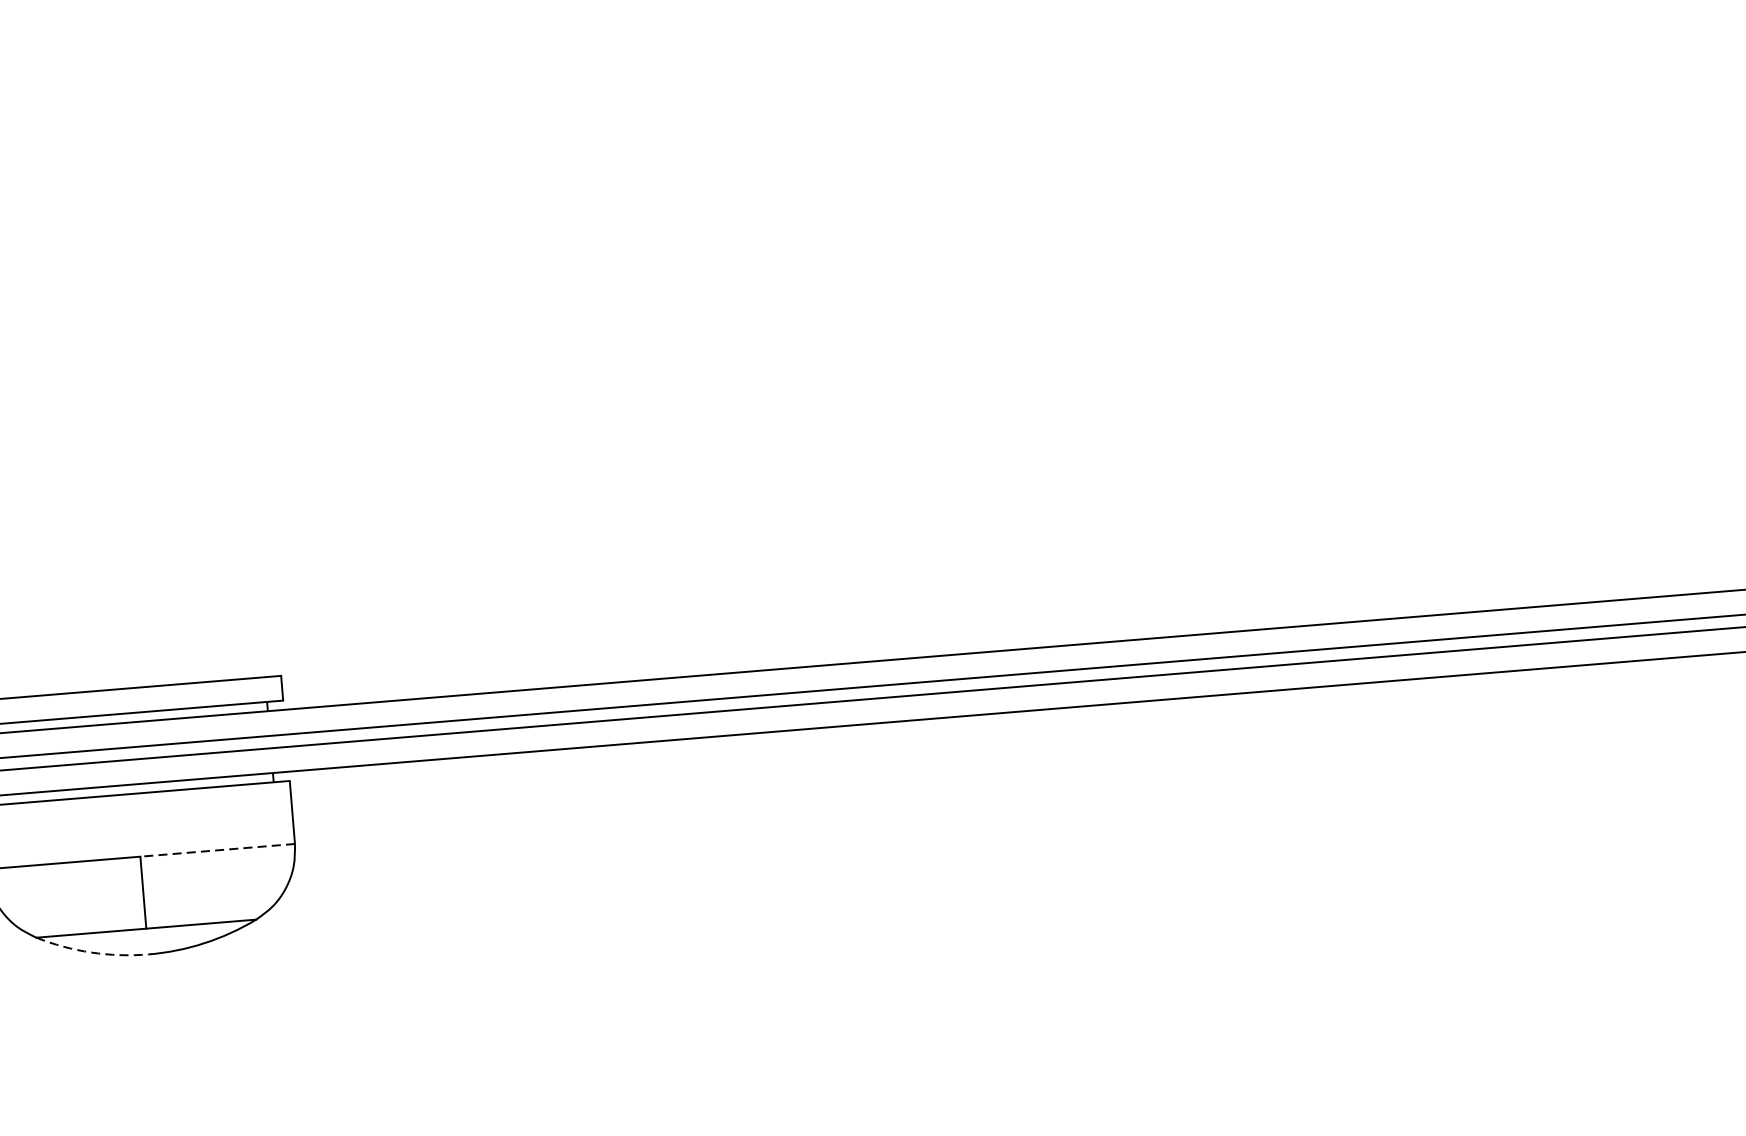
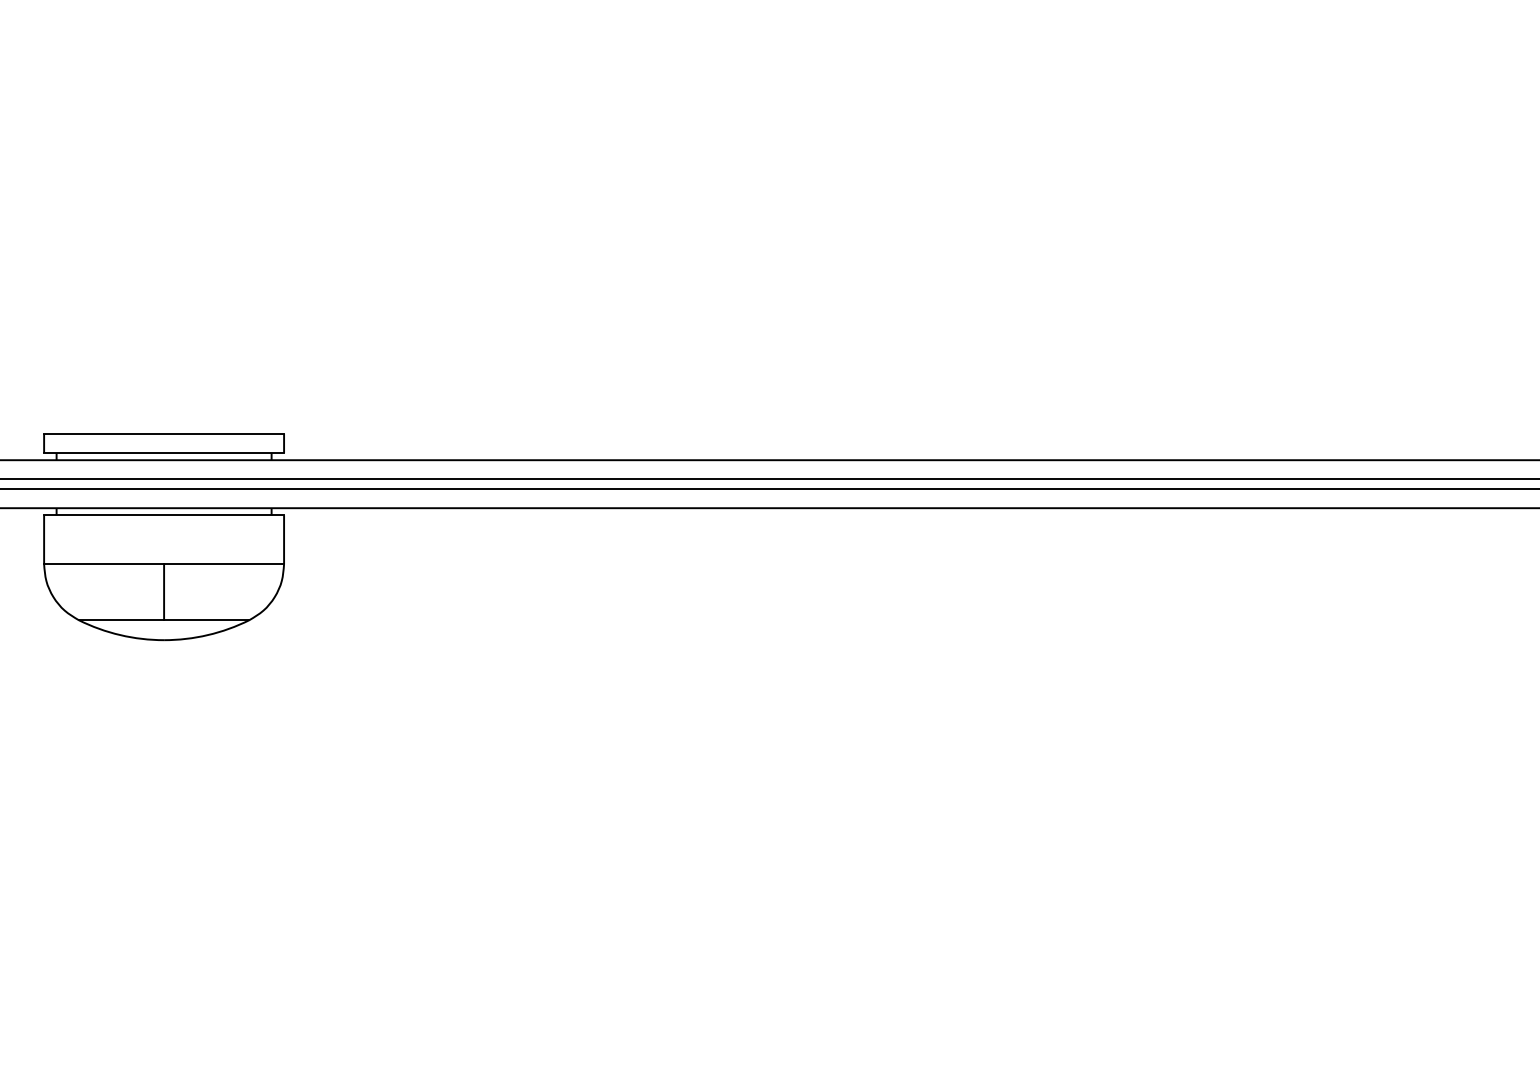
line: (218, 850) -> (224, 564), dashed -> solid
arc: (91, 953) -> (120, 635), dashed -> solid

